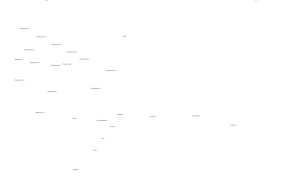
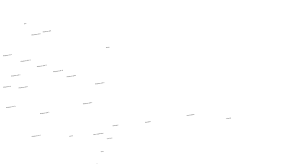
text: (60, 64) -> (40, 32), moved

